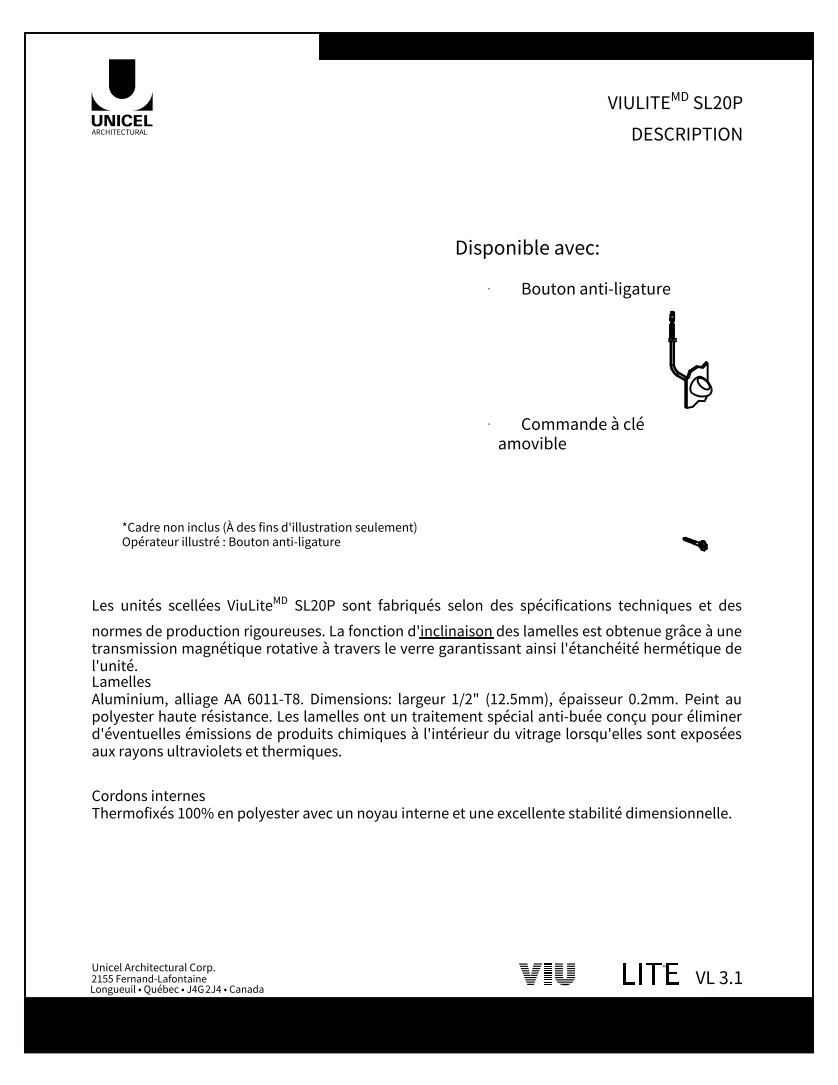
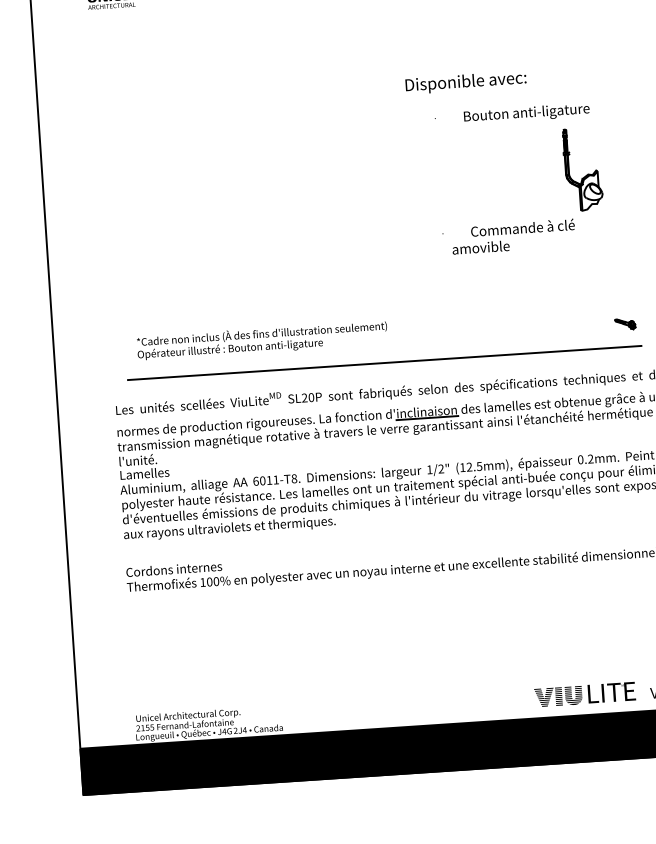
part: (695, 365) -> (587, 174), moved
line: (410, 570) -> (384, 362), added
part: (546, 974) -> (557, 696), moved

